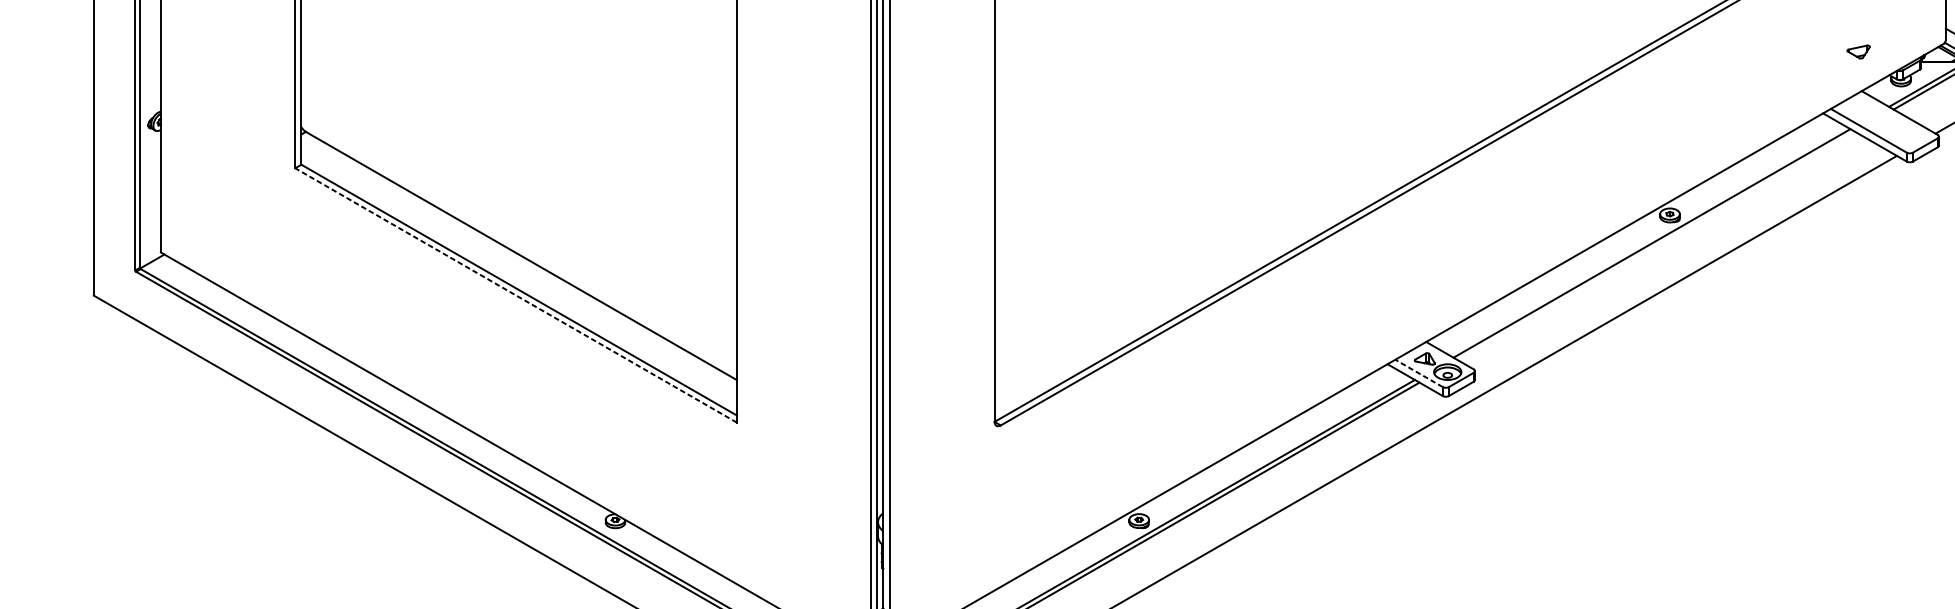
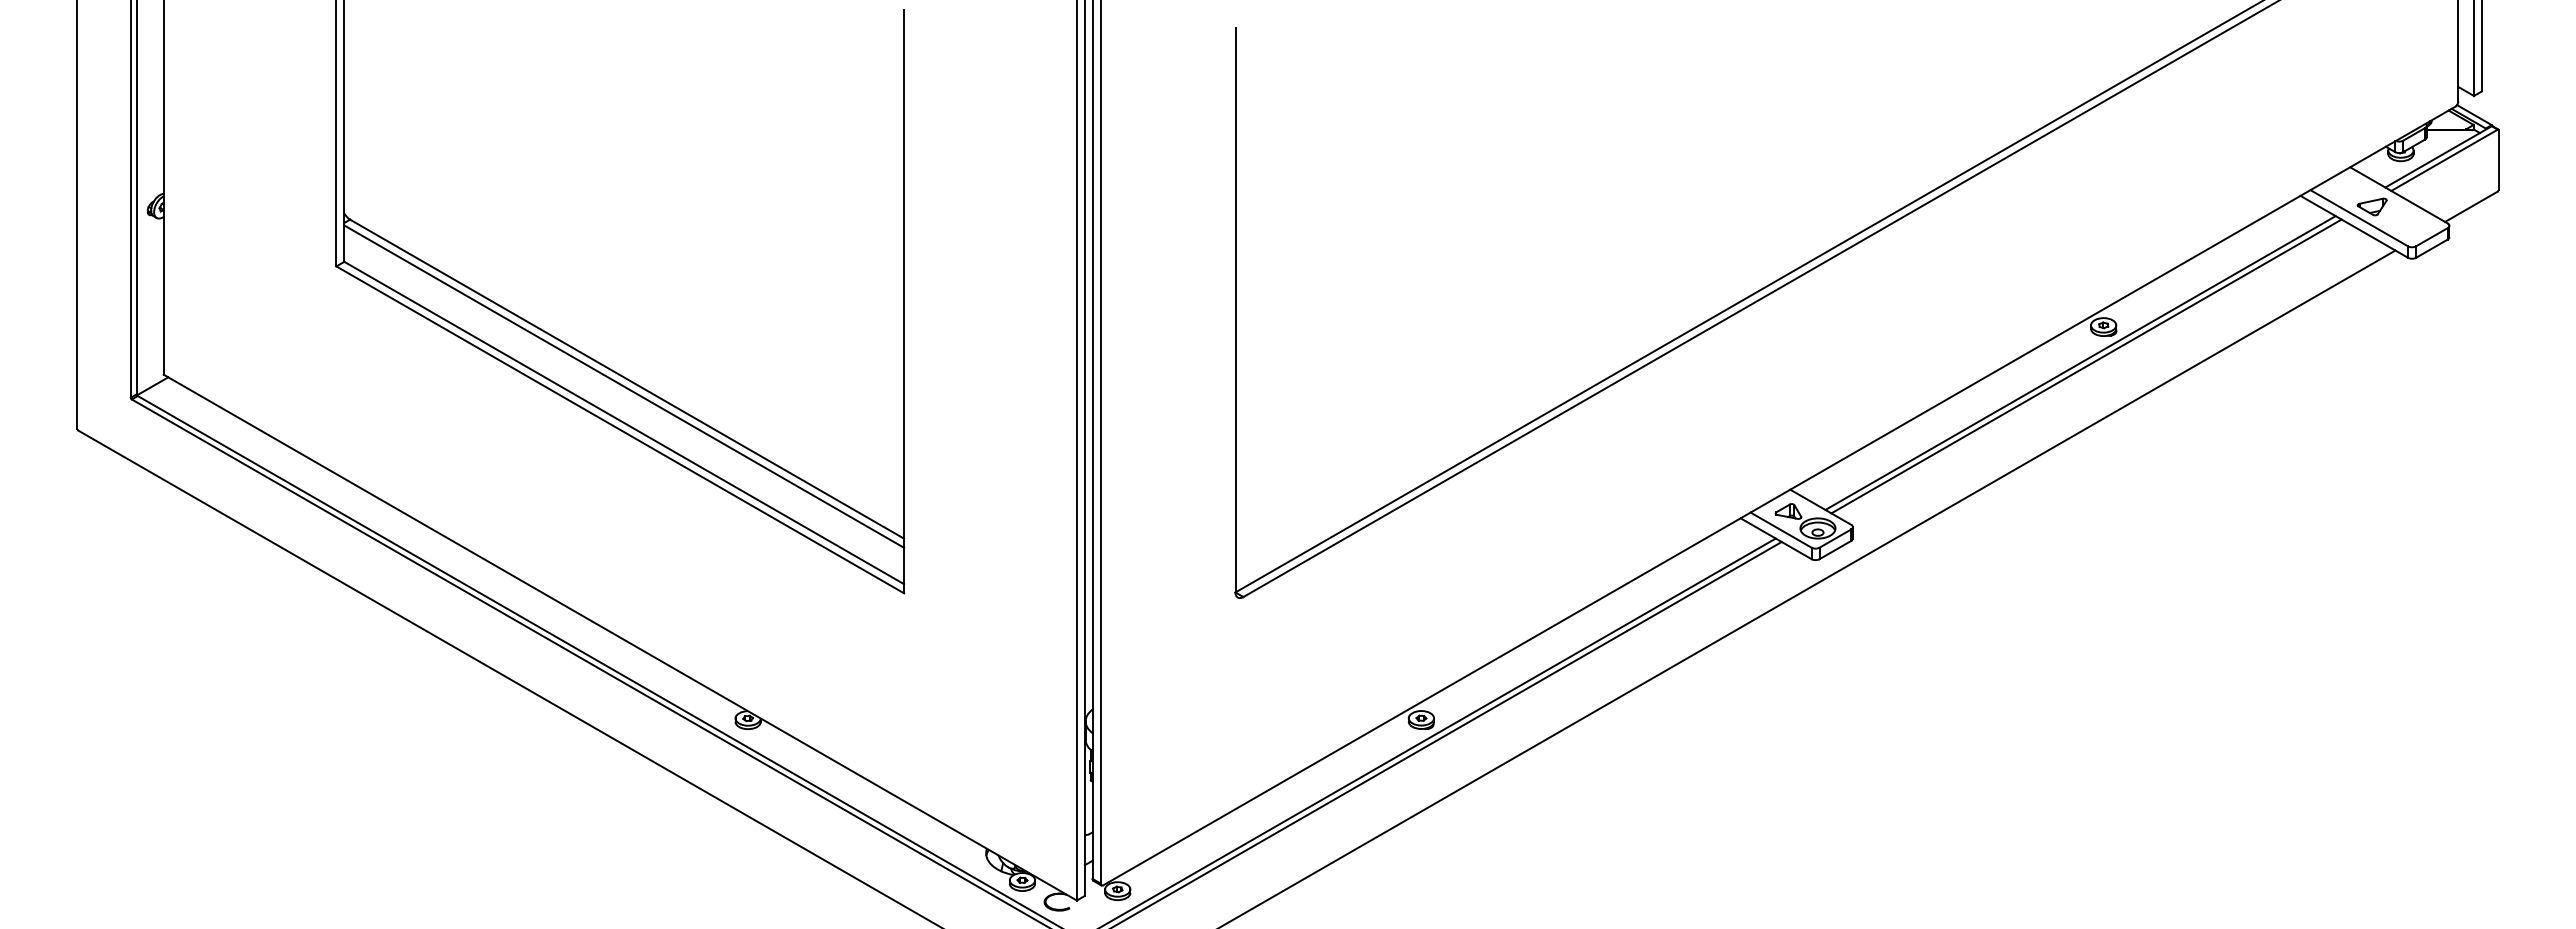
part: (1858, 51) -> (2371, 206), moved
line: (1656, 246) -> (2086, 366), added
line: (519, 261) -> (624, 386), added
line: (516, 295) -> (620, 429), dashed -> solid
line: (1418, 372) -> (1780, 529), dashed -> solid

